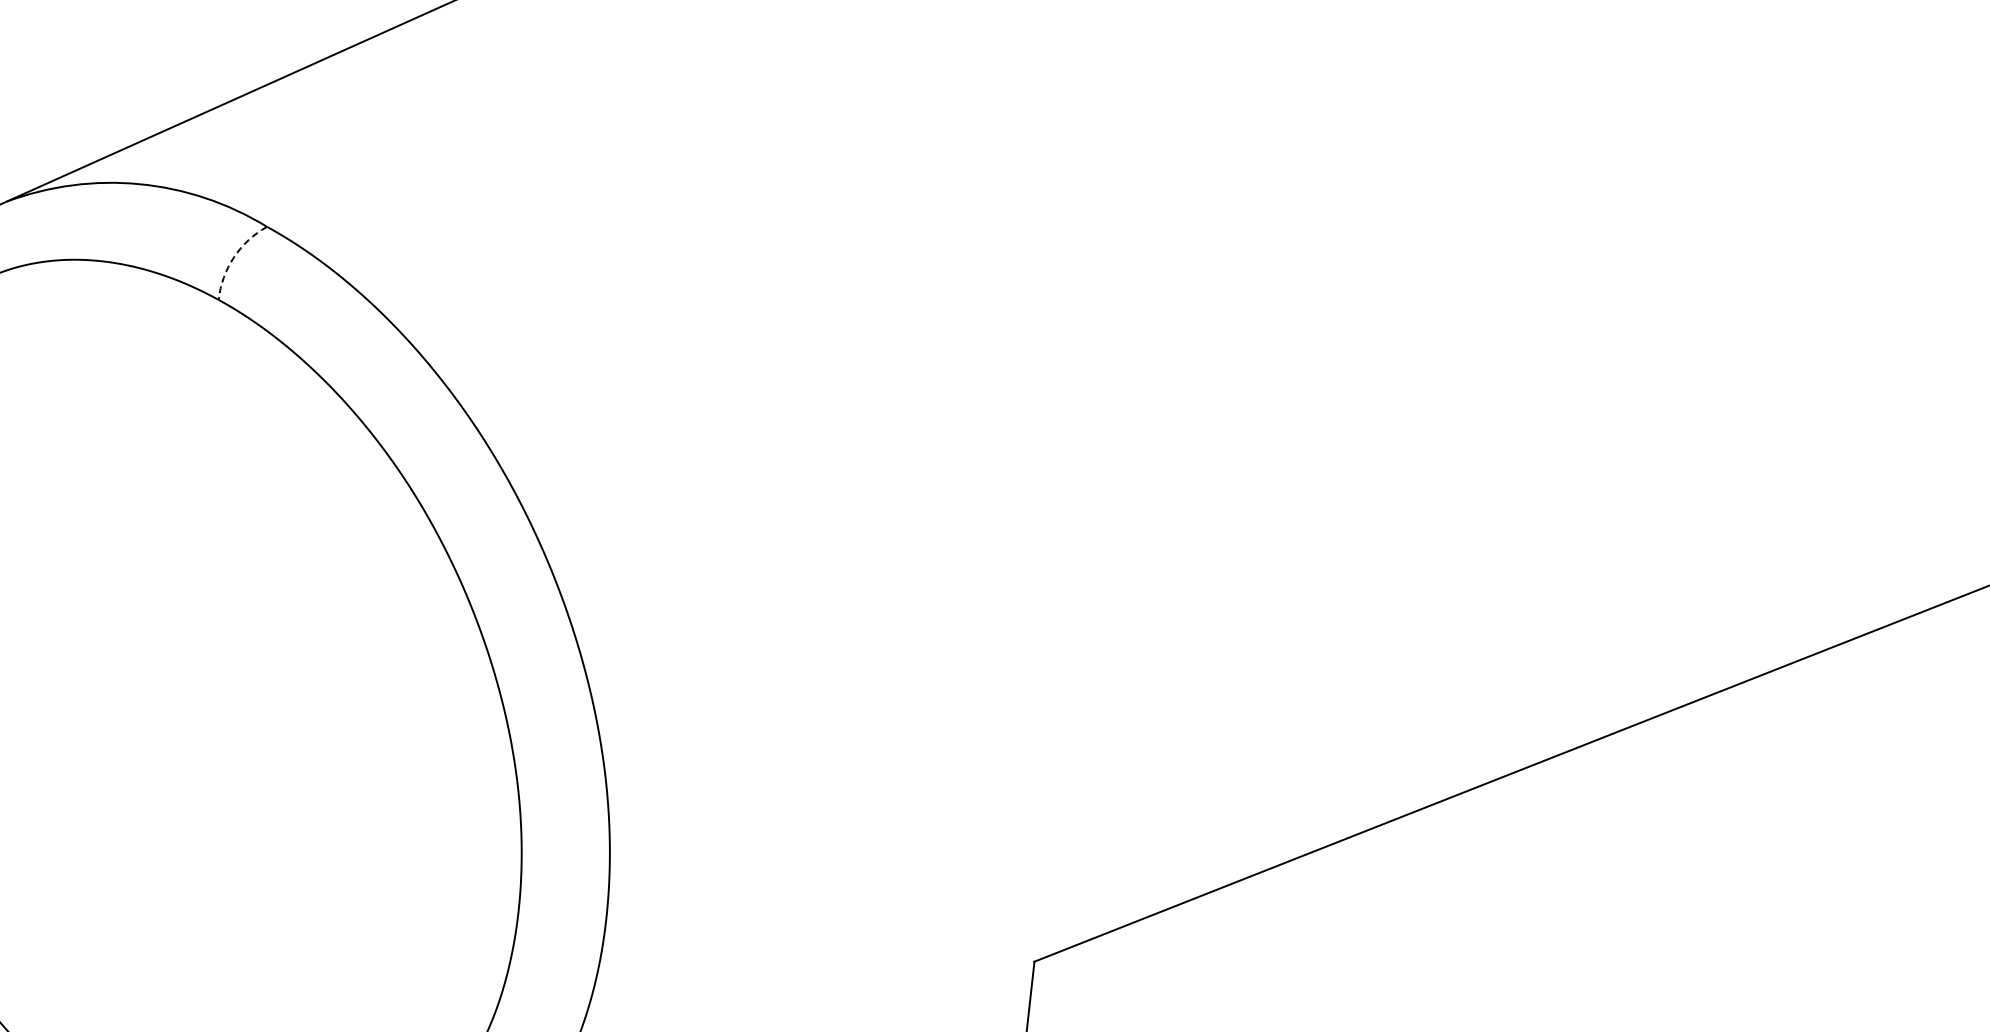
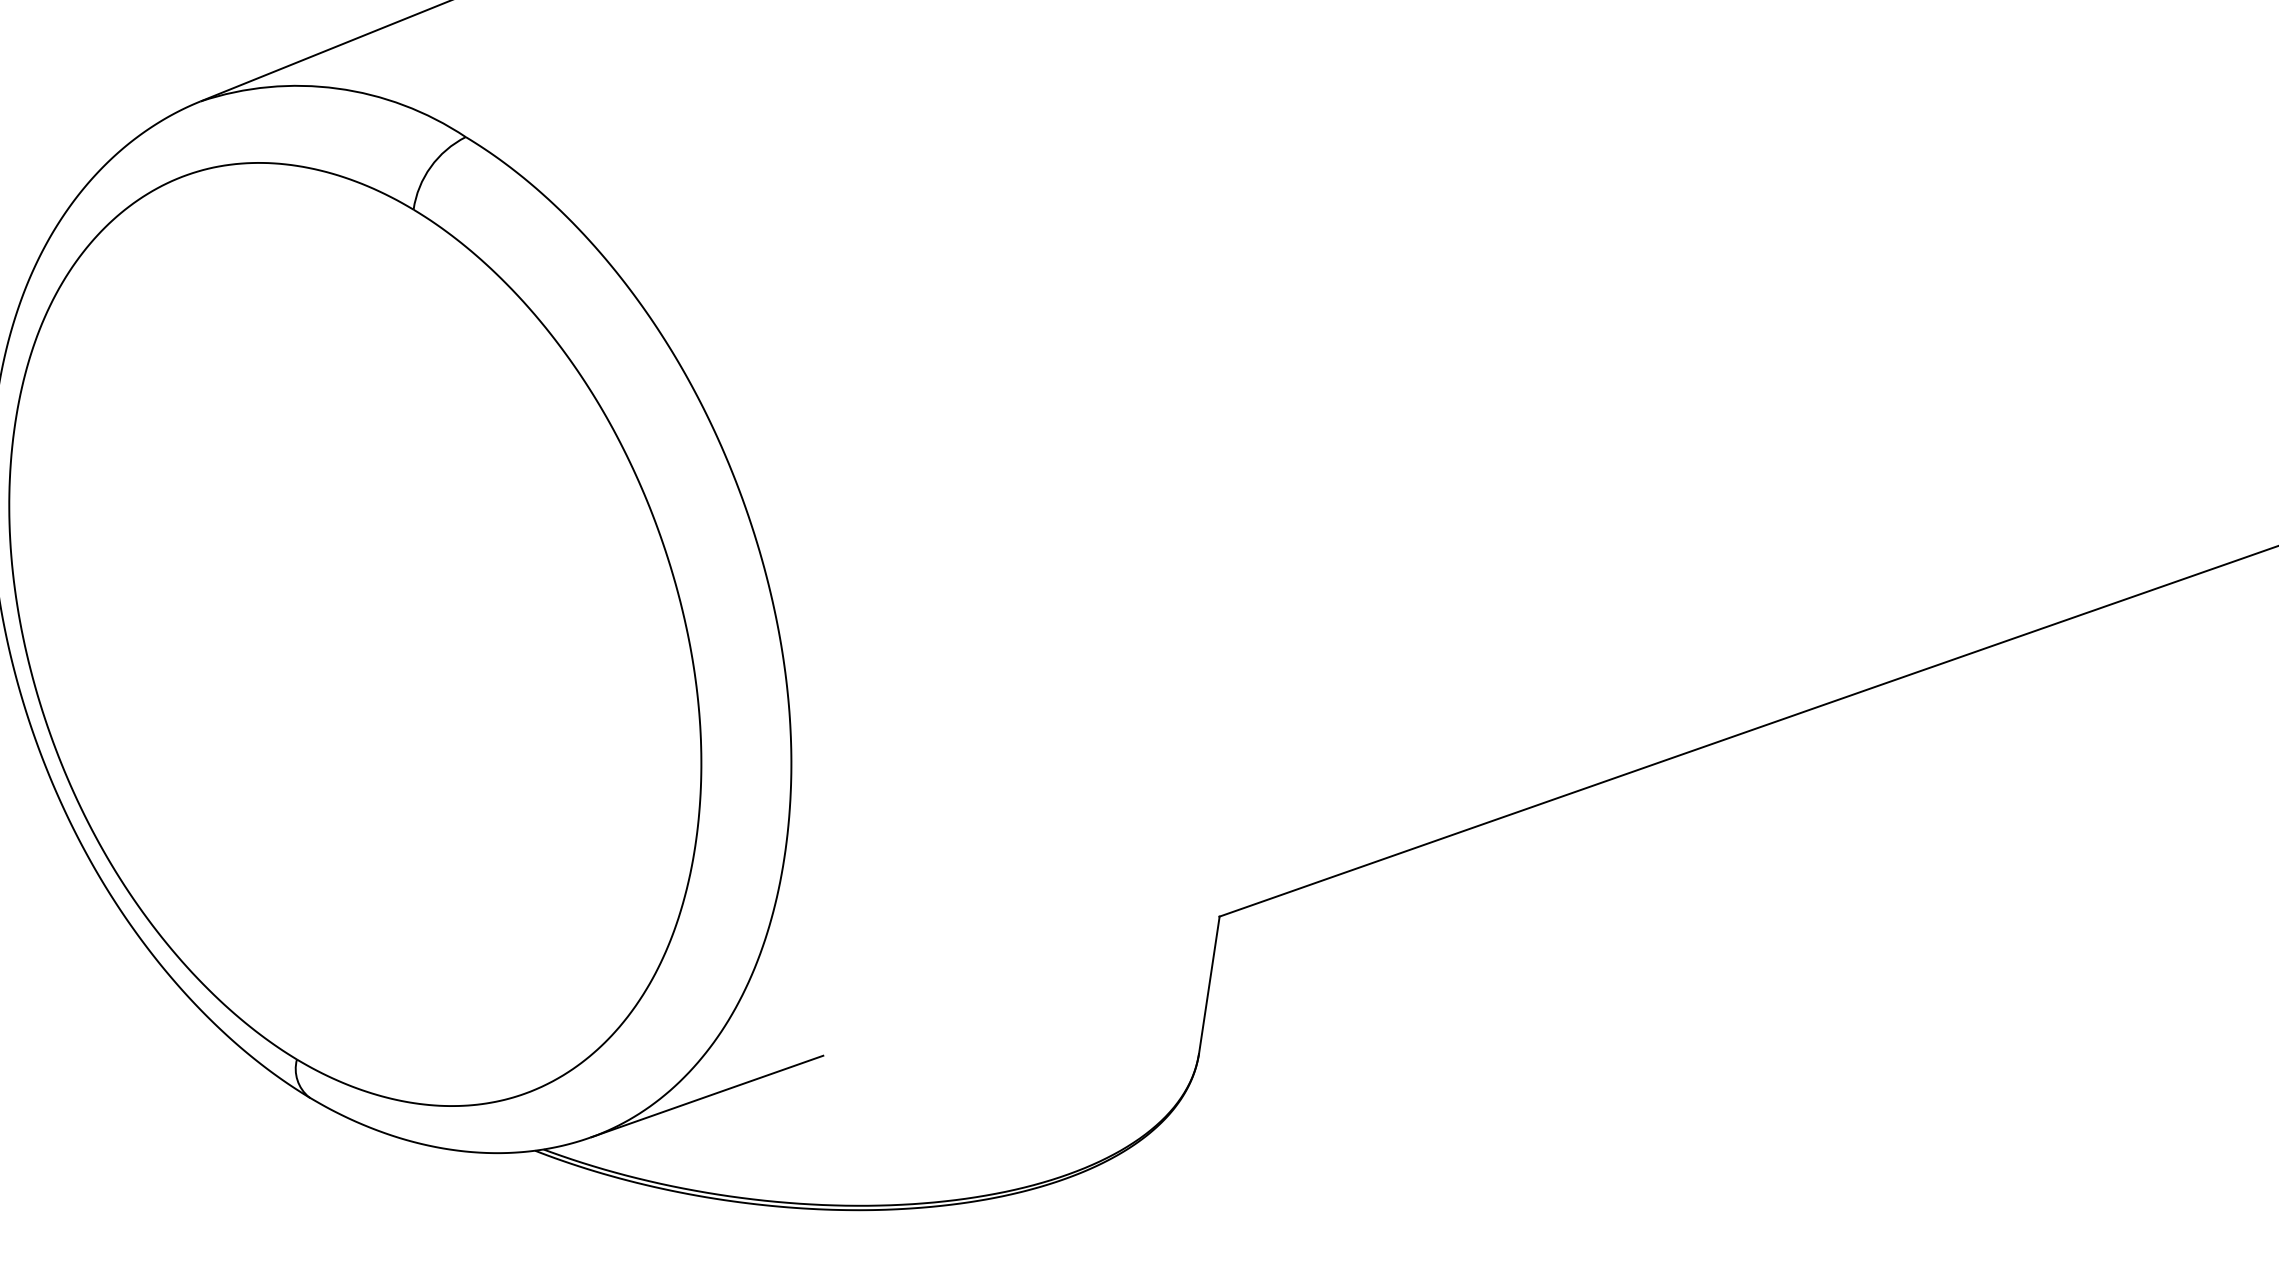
arc: (233, 257) -> (430, 167), dashed -> solid

